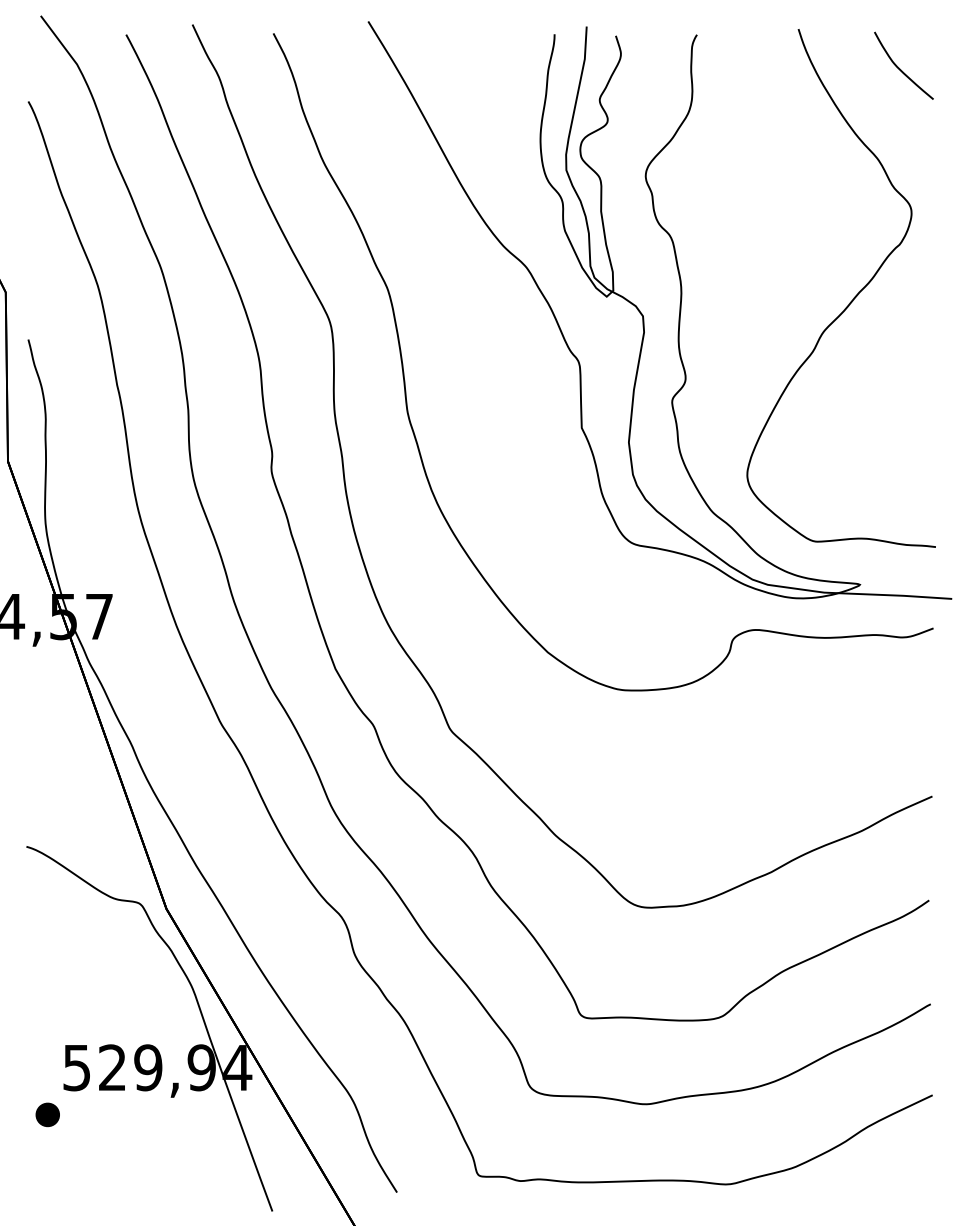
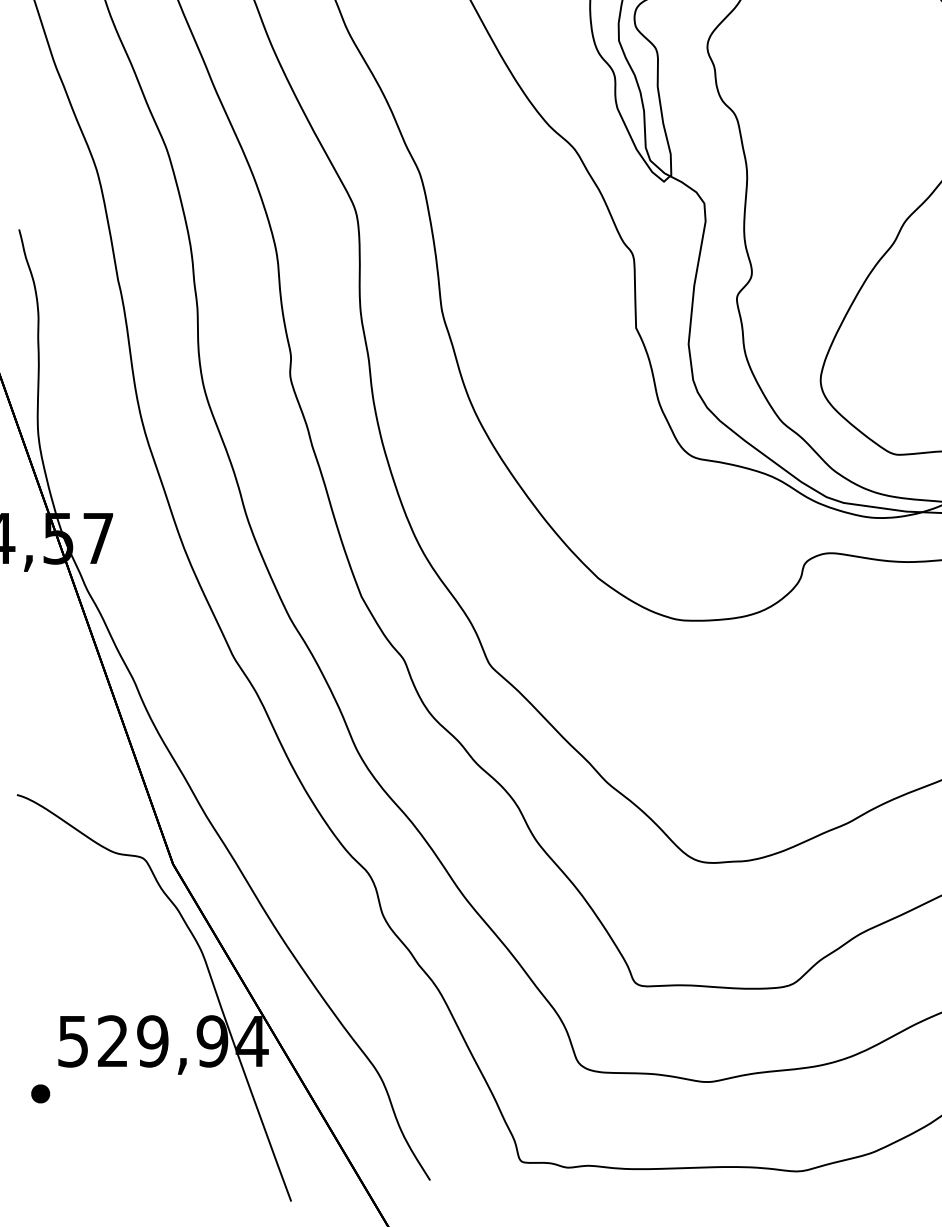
part: (47, 1114) -> (40, 1093), size x0.7

